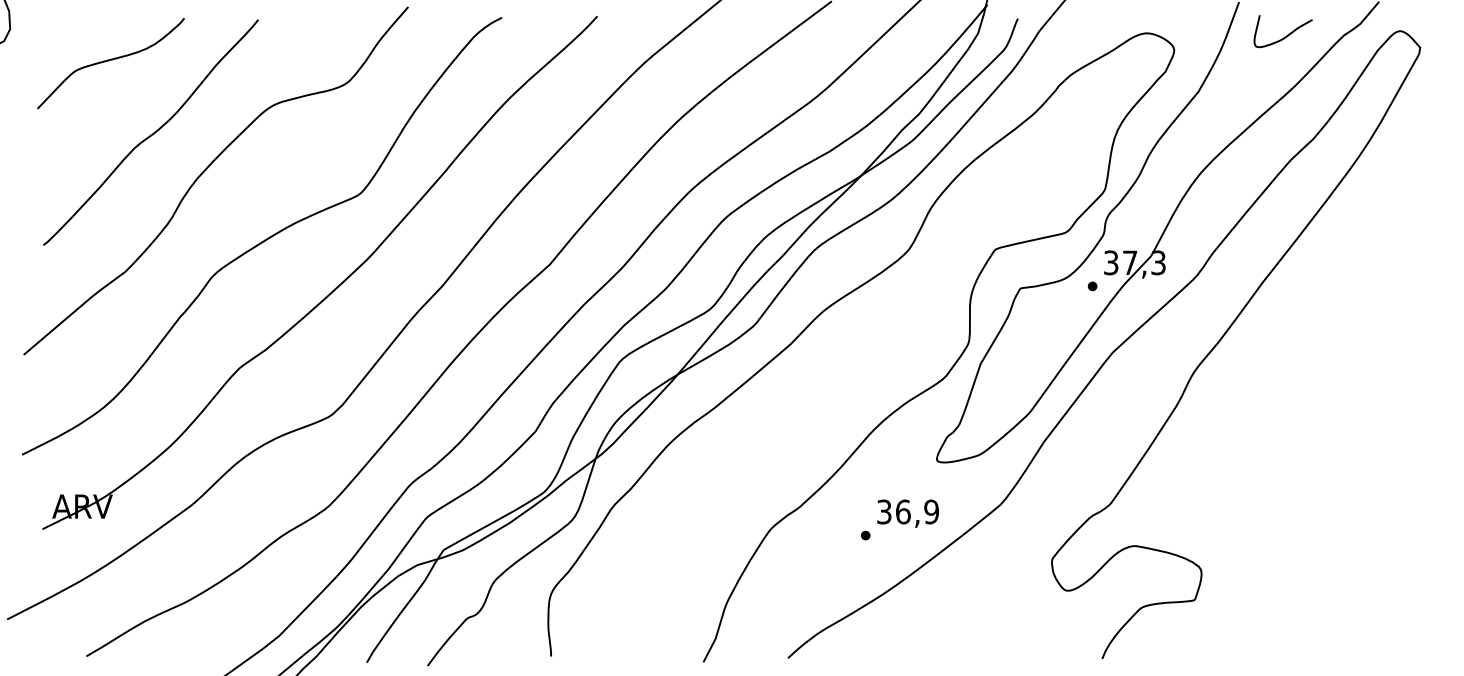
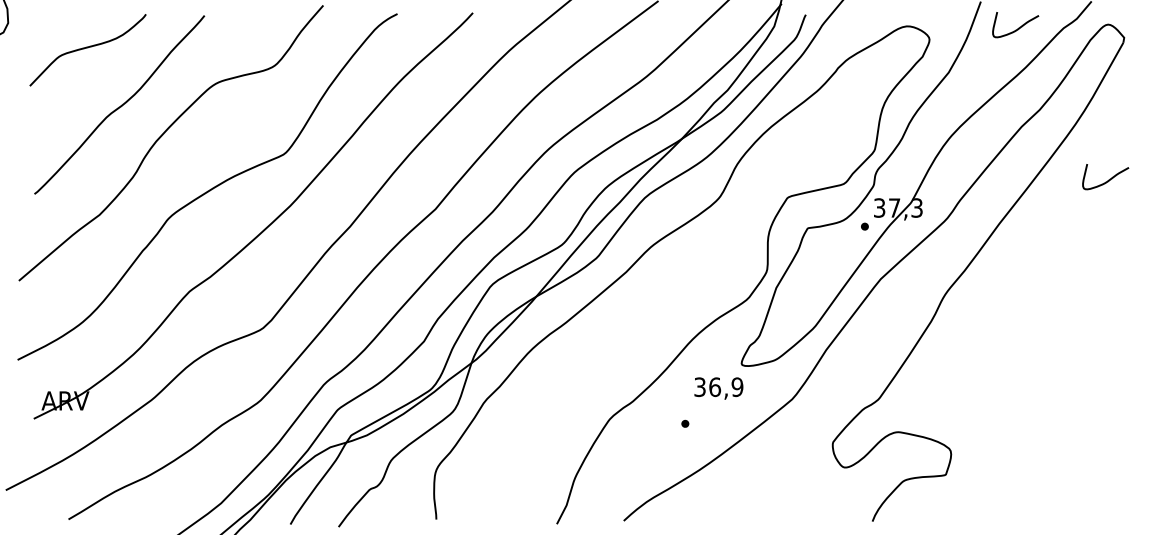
curve: (1400, 226) -> (1108, 179), added
text: (907, 513) -> (718, 388), moved

